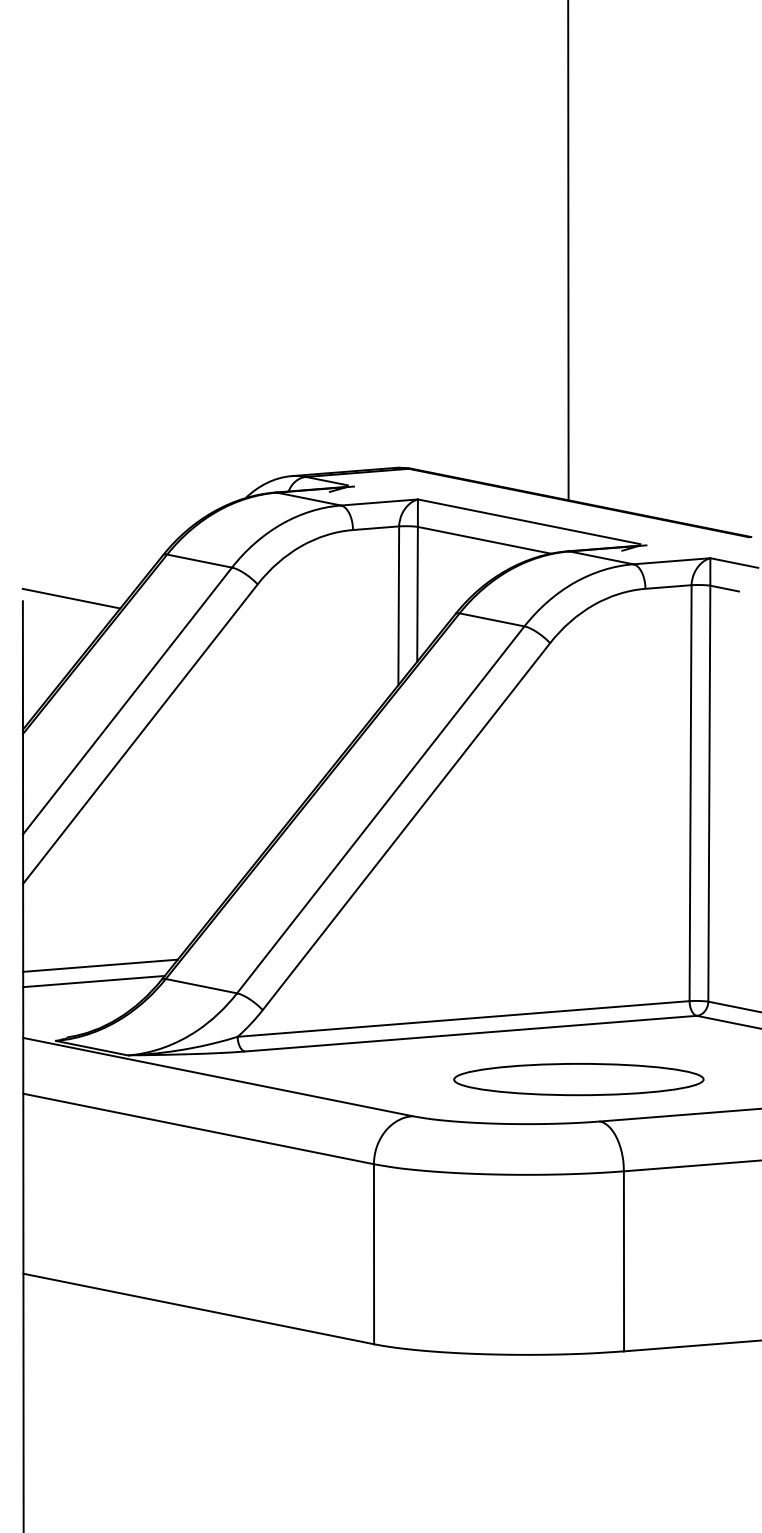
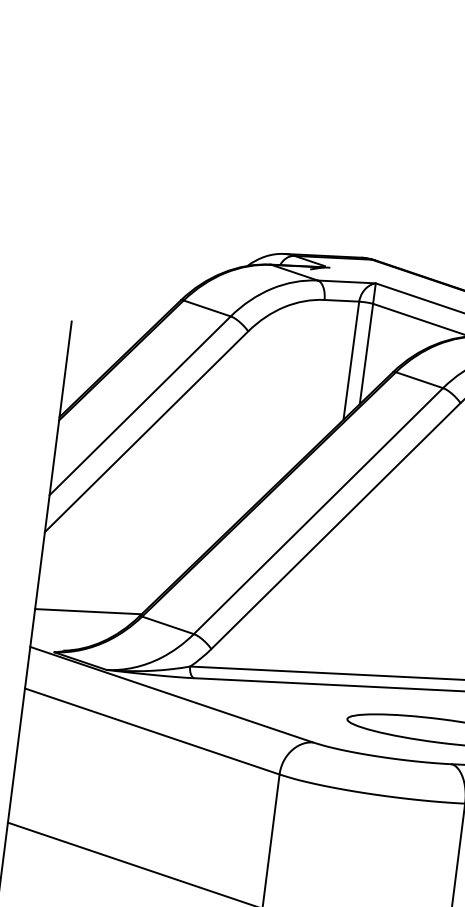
line: (71, 598) -> (108, 324), removed
line: (100, 965) -> (94, 600), removed

